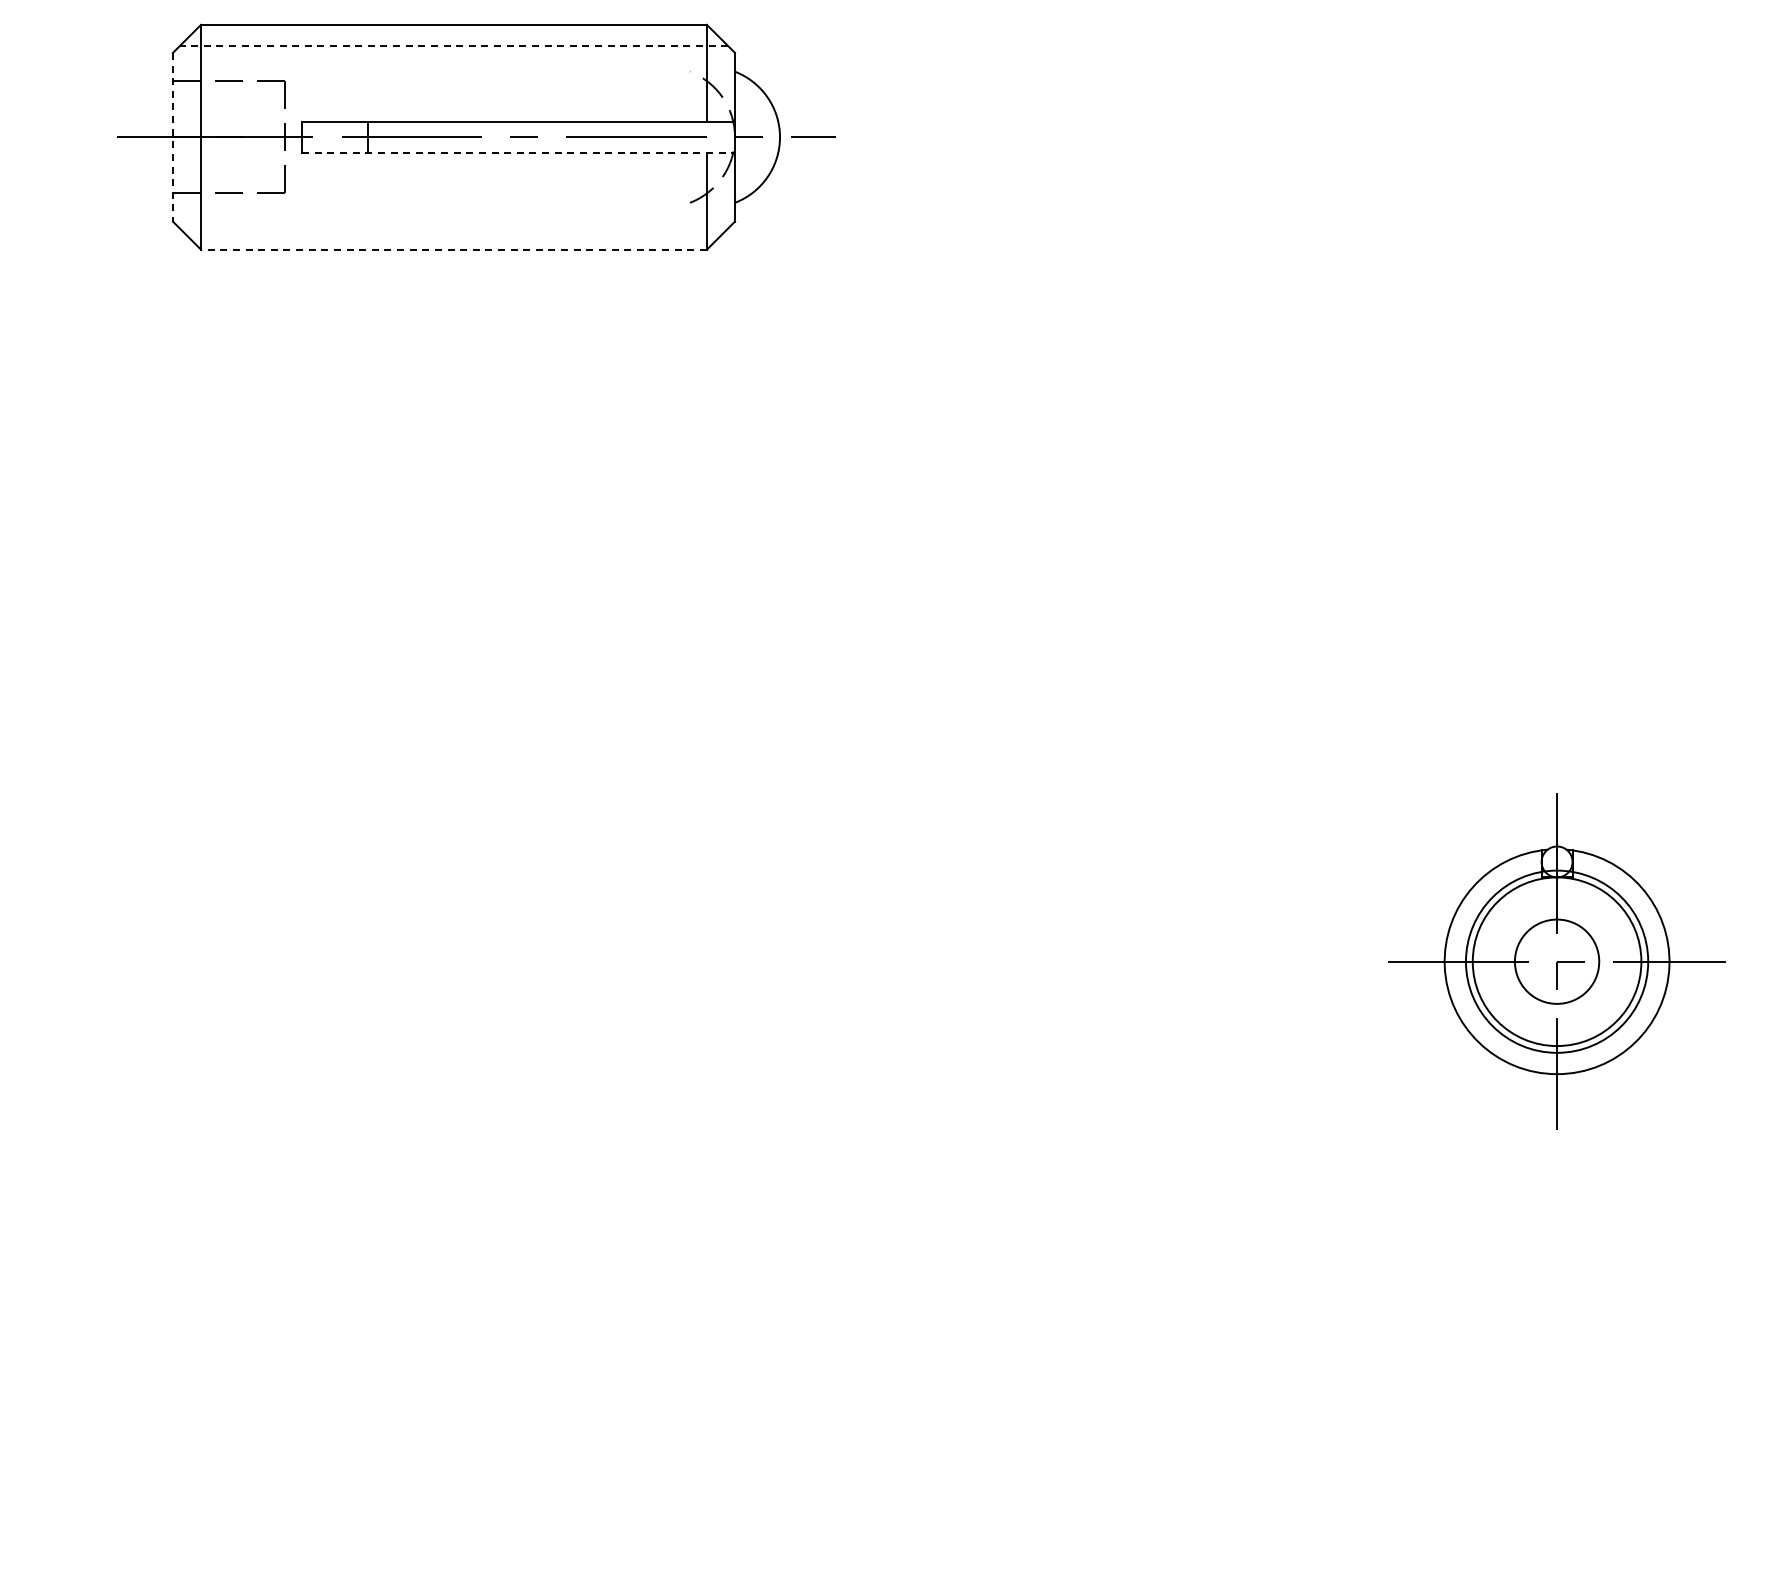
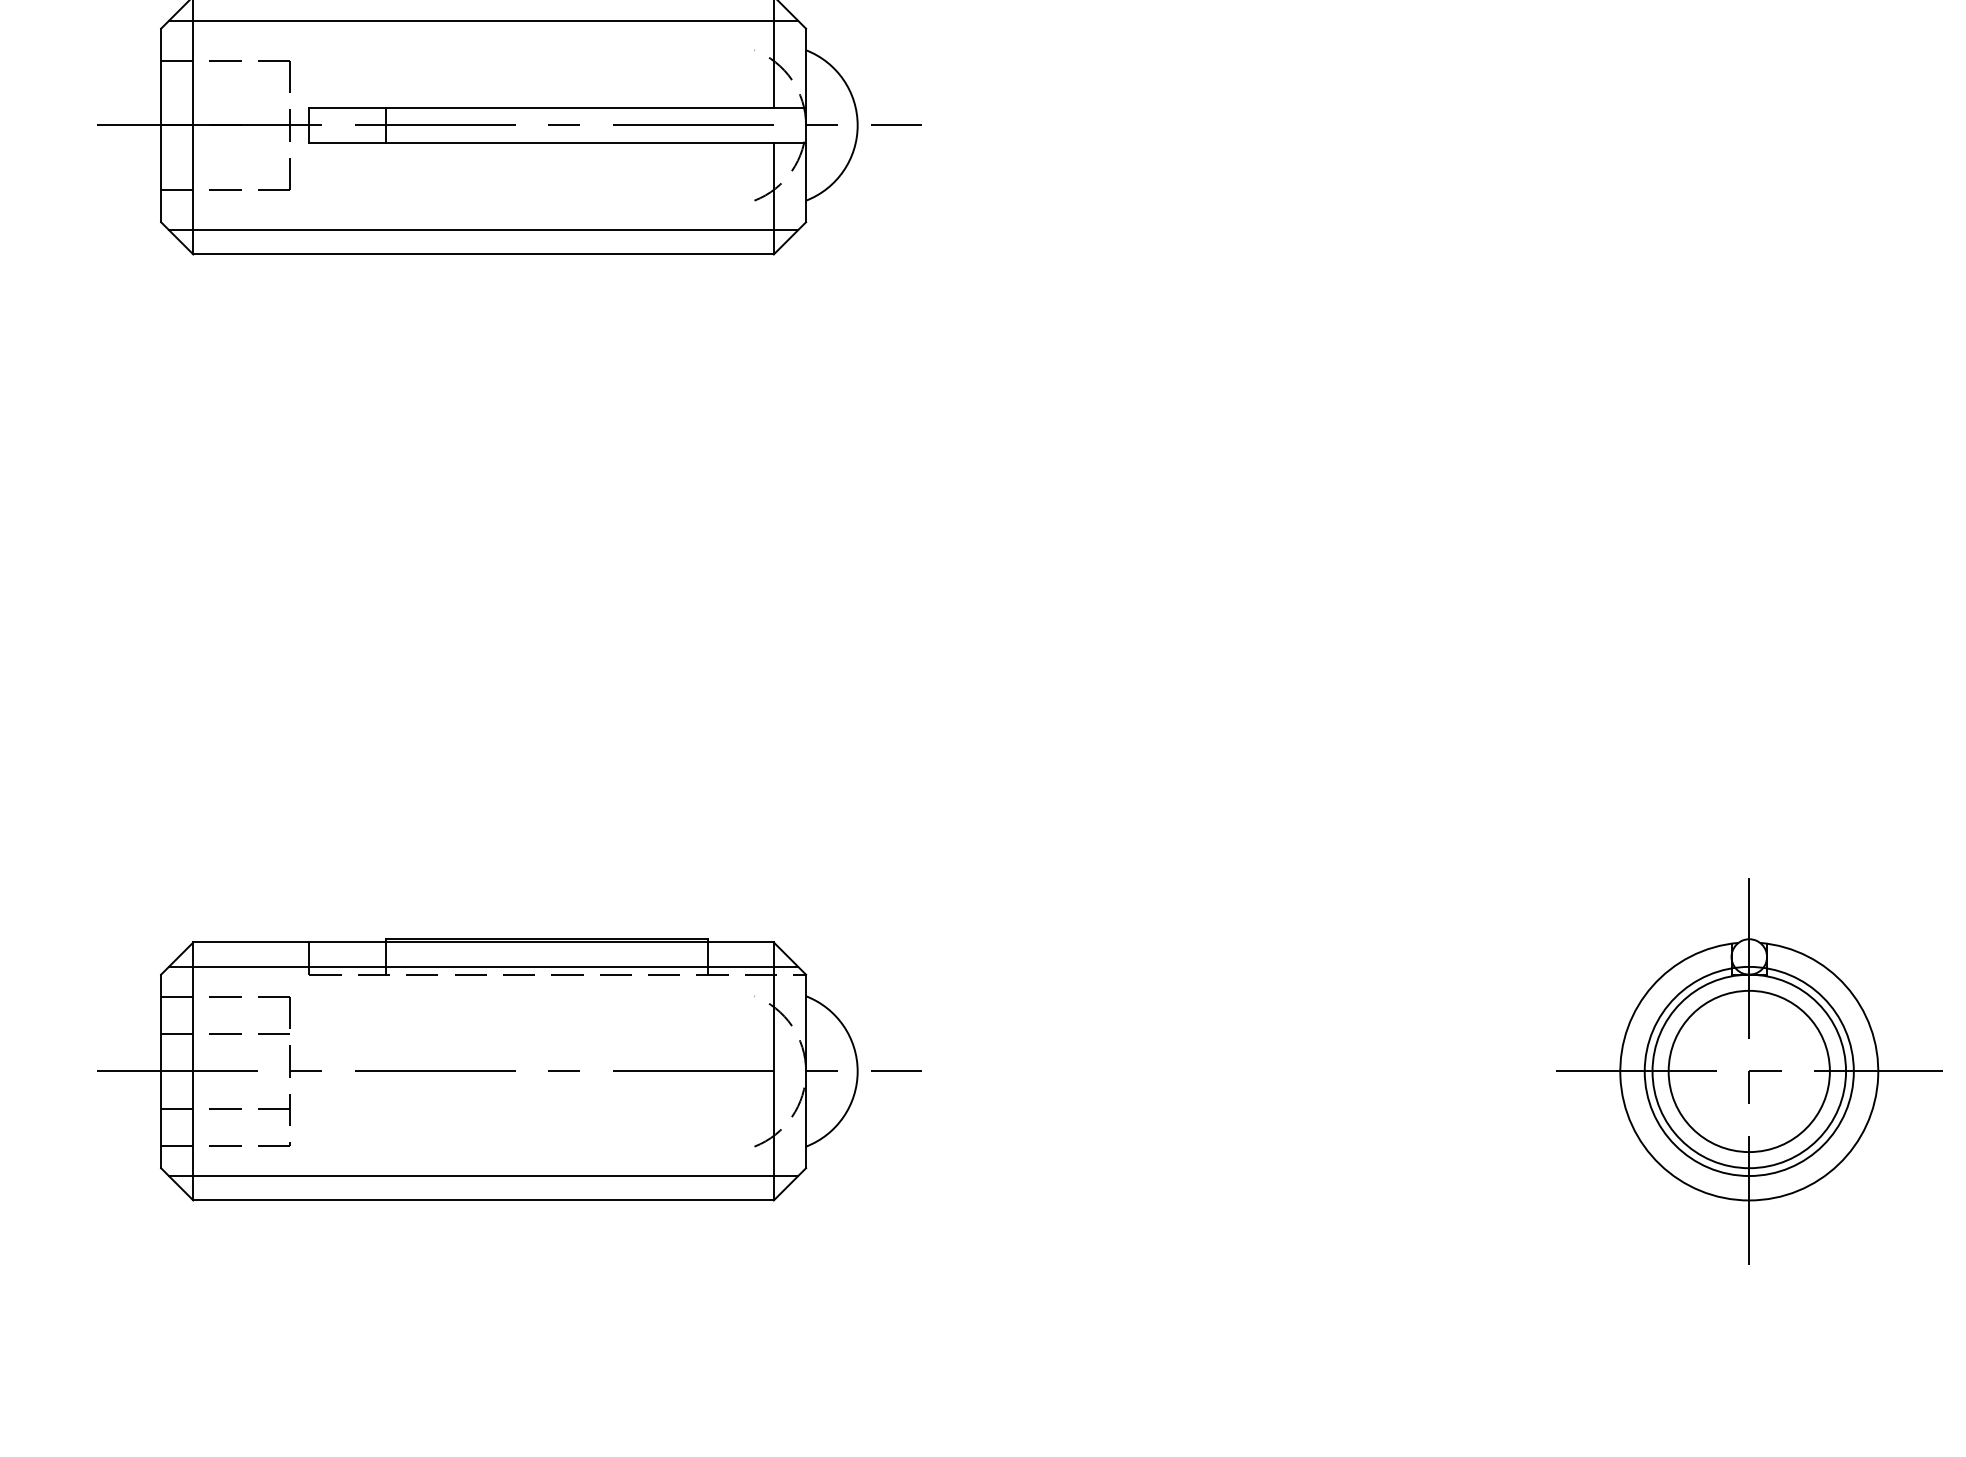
line: (453, 46) -> (483, 21), dashed -> solid
line: (172, 137) -> (160, 125), dashed -> solid
line: (519, 152) -> (558, 142), dashed -> solid
line: (453, 228) -> (483, 230), added
line: (453, 249) -> (483, 254), dashed -> solid
part: (476, 960) -> (509, 1070), added
circle: (1556, 961) -> (1748, 1071), size x1.67

